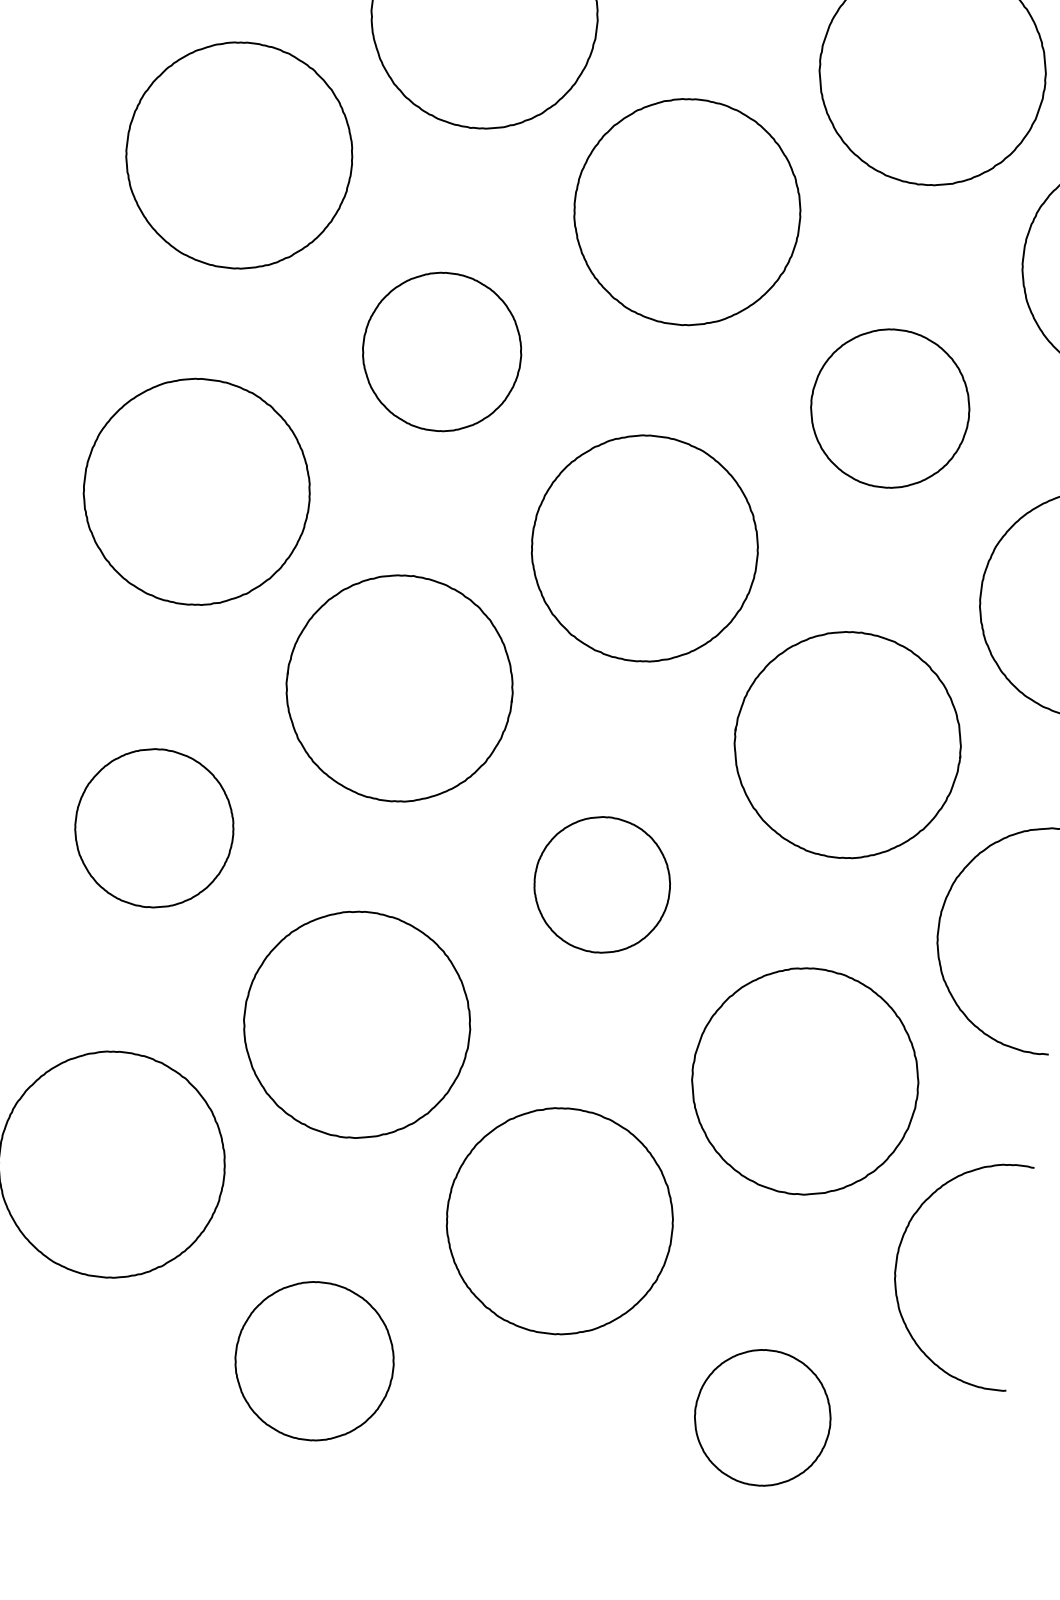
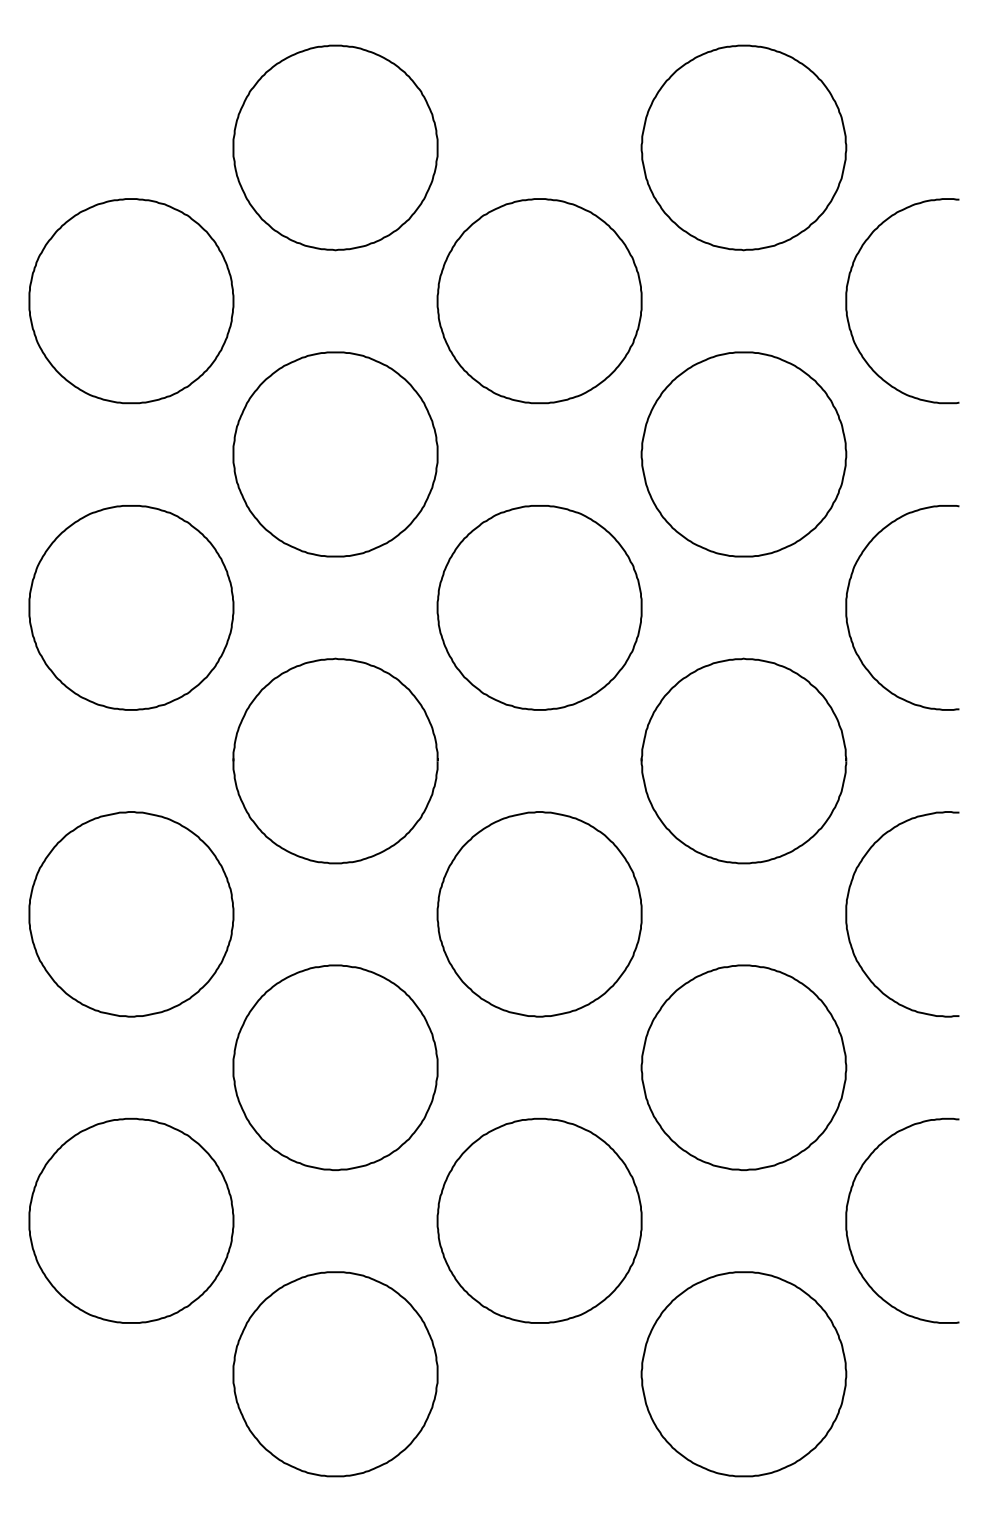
part: (442, 352) -> (335, 454), size x1.43
part: (889, 408) -> (743, 454), size x1.43
part: (154, 828) -> (131, 914), size x1.43
part: (602, 884) -> (539, 914), size x1.67
part: (314, 1361) -> (335, 1374), size x1.43
part: (762, 1417) -> (743, 1374), size x1.67

